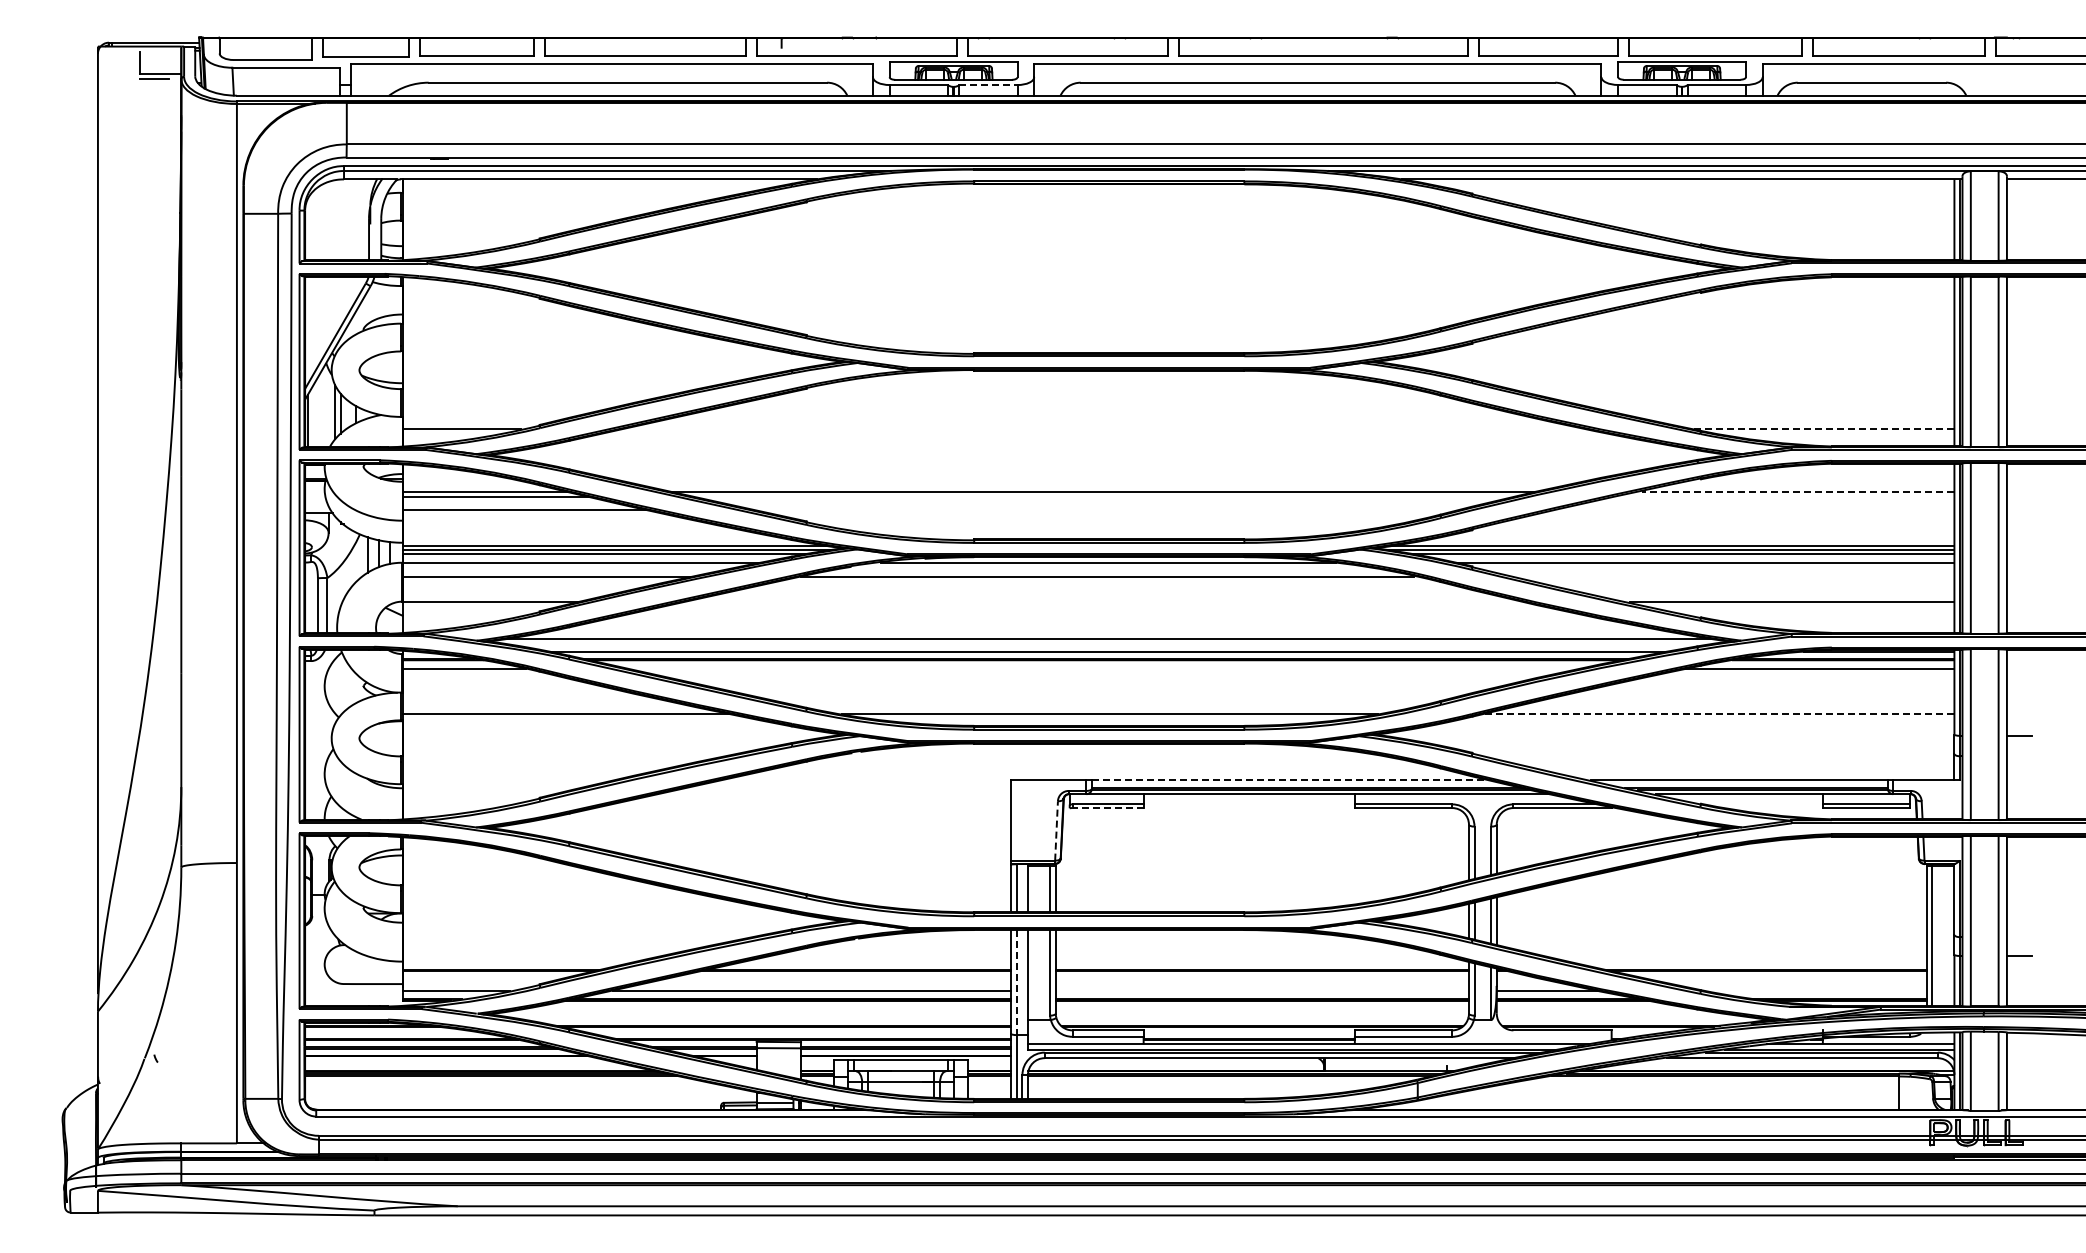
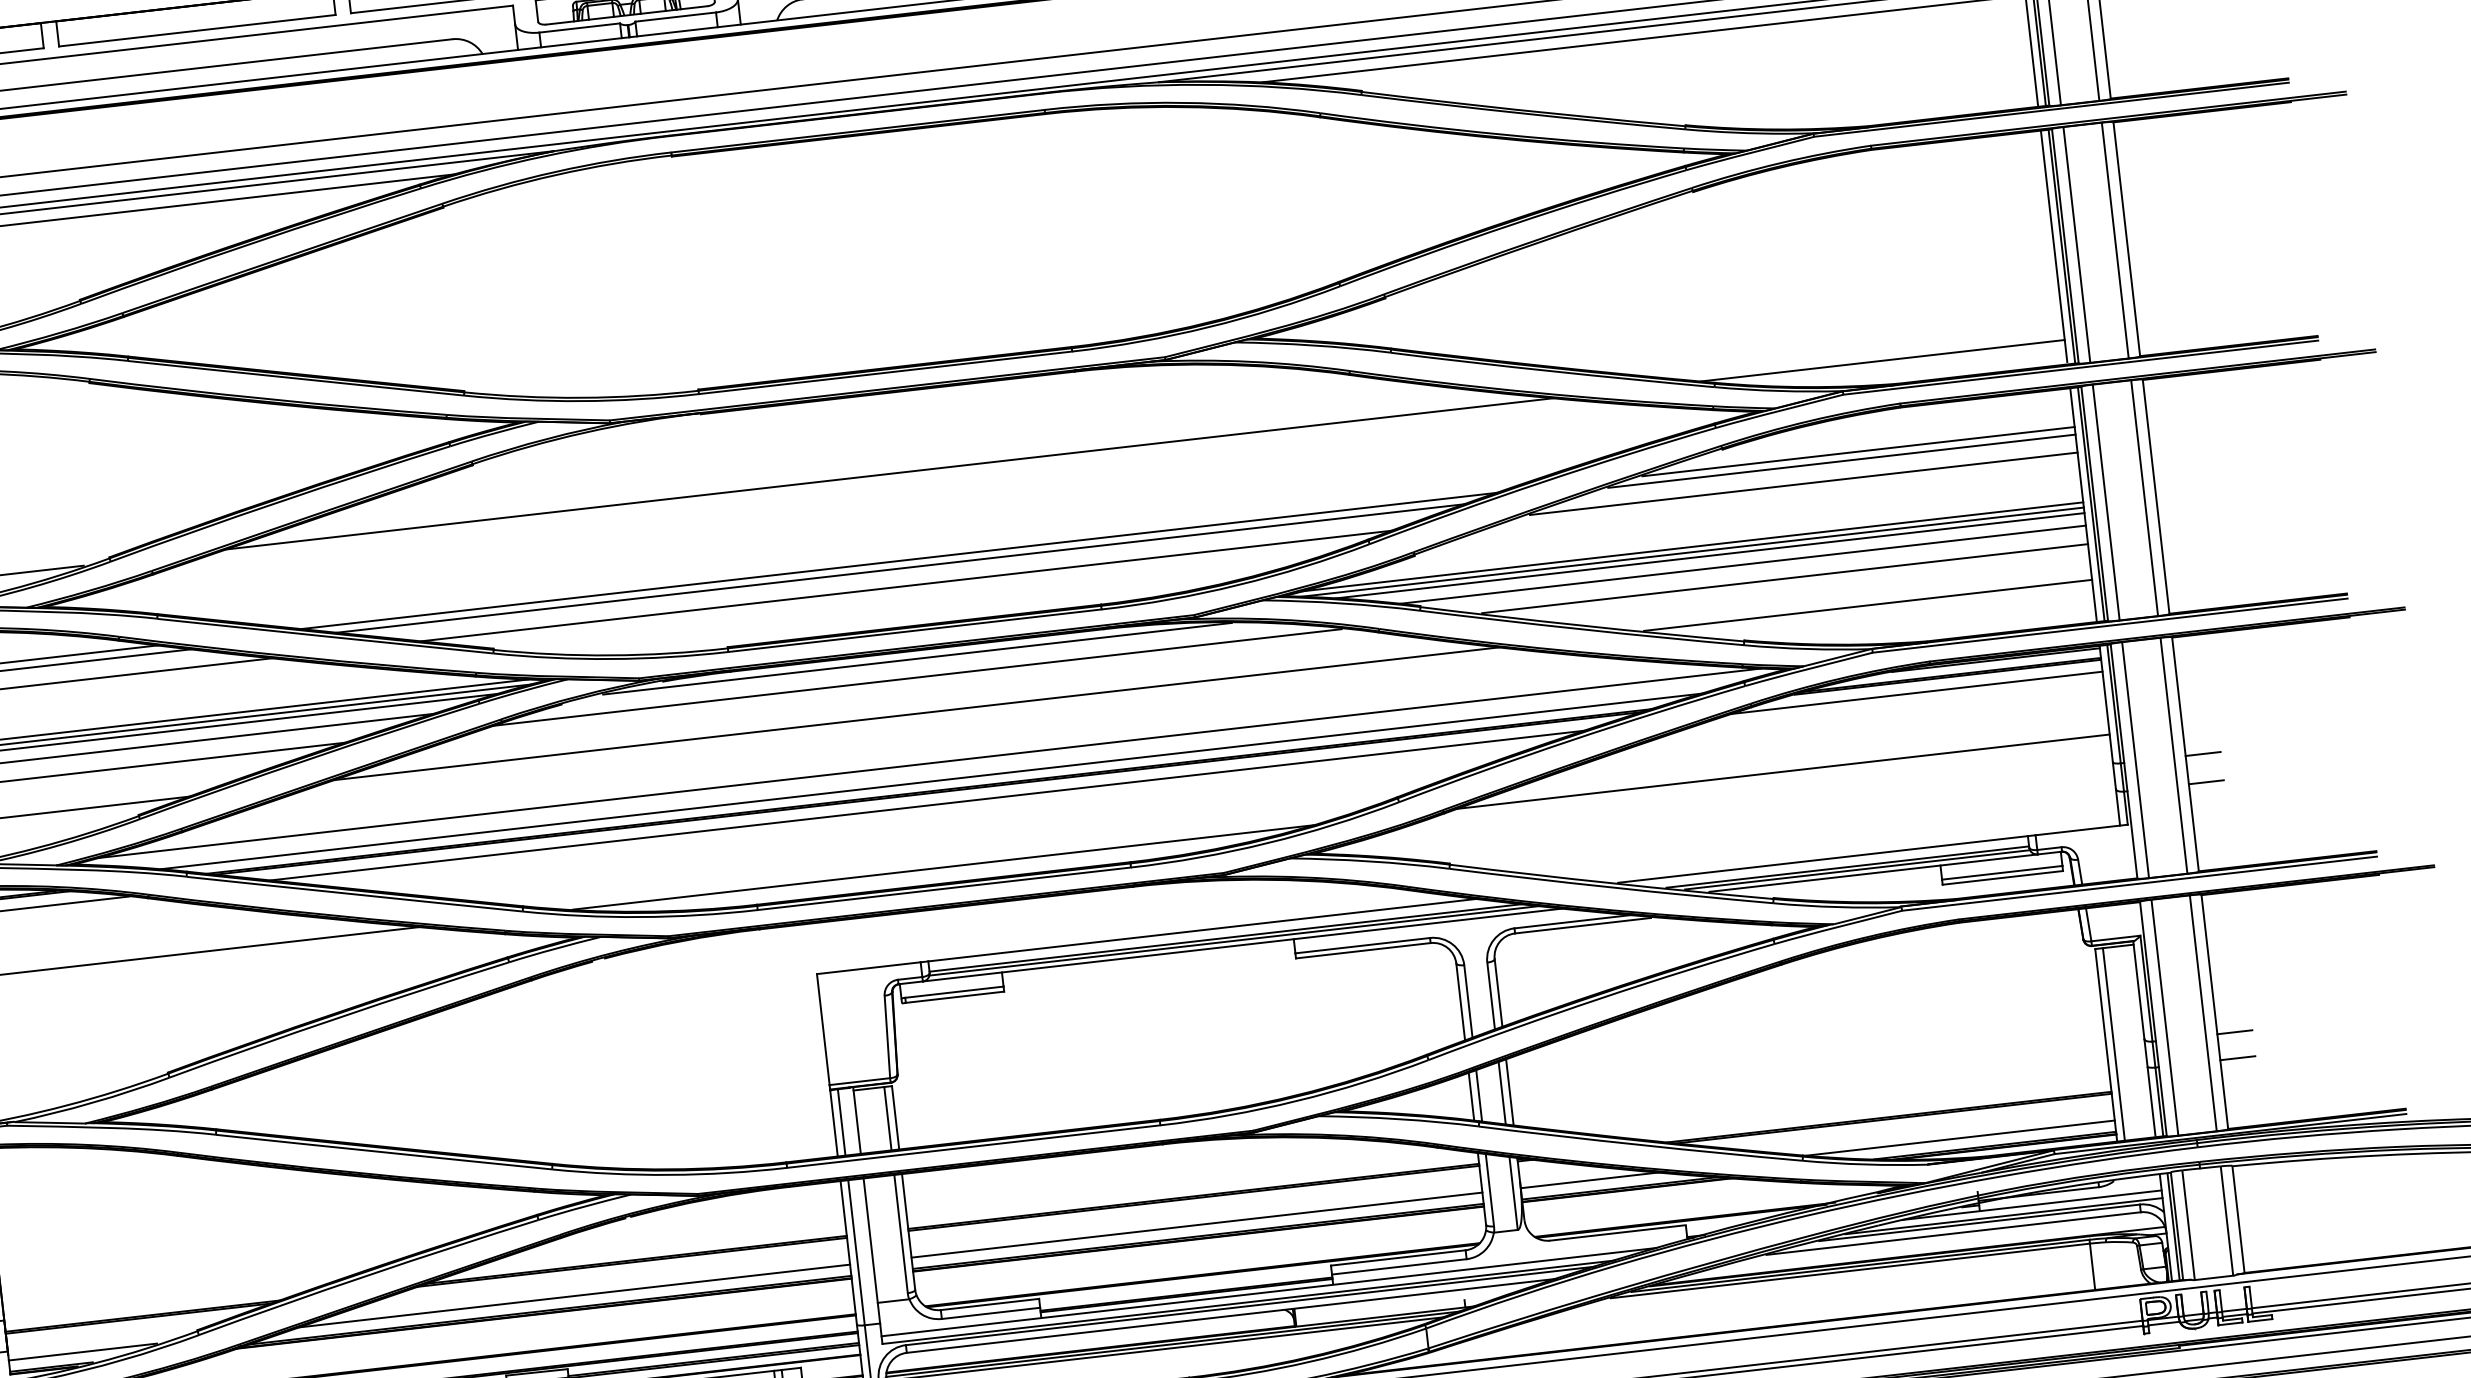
line: (988, 85) -> (676, 17), dashed -> solid
line: (1104, 428) -> (890, 473), added
line: (1822, 428) -> (1882, 360), dashed -> solid
line: (1797, 491) -> (1857, 451), dashed -> solid
line: (1104, 497) -> (901, 568), added
line: (1785, 497) -> (1842, 461), added
line: (1106, 510) -> (905, 586), added
line: (1756, 510) -> (1804, 484), added
line: (1734, 576) -> (1784, 578), added
line: (1103, 602) -> (916, 713), added
line: (1103, 668) -> (926, 805), added
line: (1717, 714) -> (1782, 772), dashed -> solid
line: (2019, 756) -> (2206, 782), added
line: (1290, 780) -> (1202, 930), dashed -> solid
line: (1108, 808) -> (955, 997), dashed -> solid
line: (1056, 830) -> (887, 1036), dashed -> solid
line: (2019, 937) -> (2234, 1032), added
line: (1016, 983) -> (856, 1254), dashed -> solid
line: (1262, 990) -> (1197, 1225), added
line: (1814, 990) -> (1959, 1138), added

